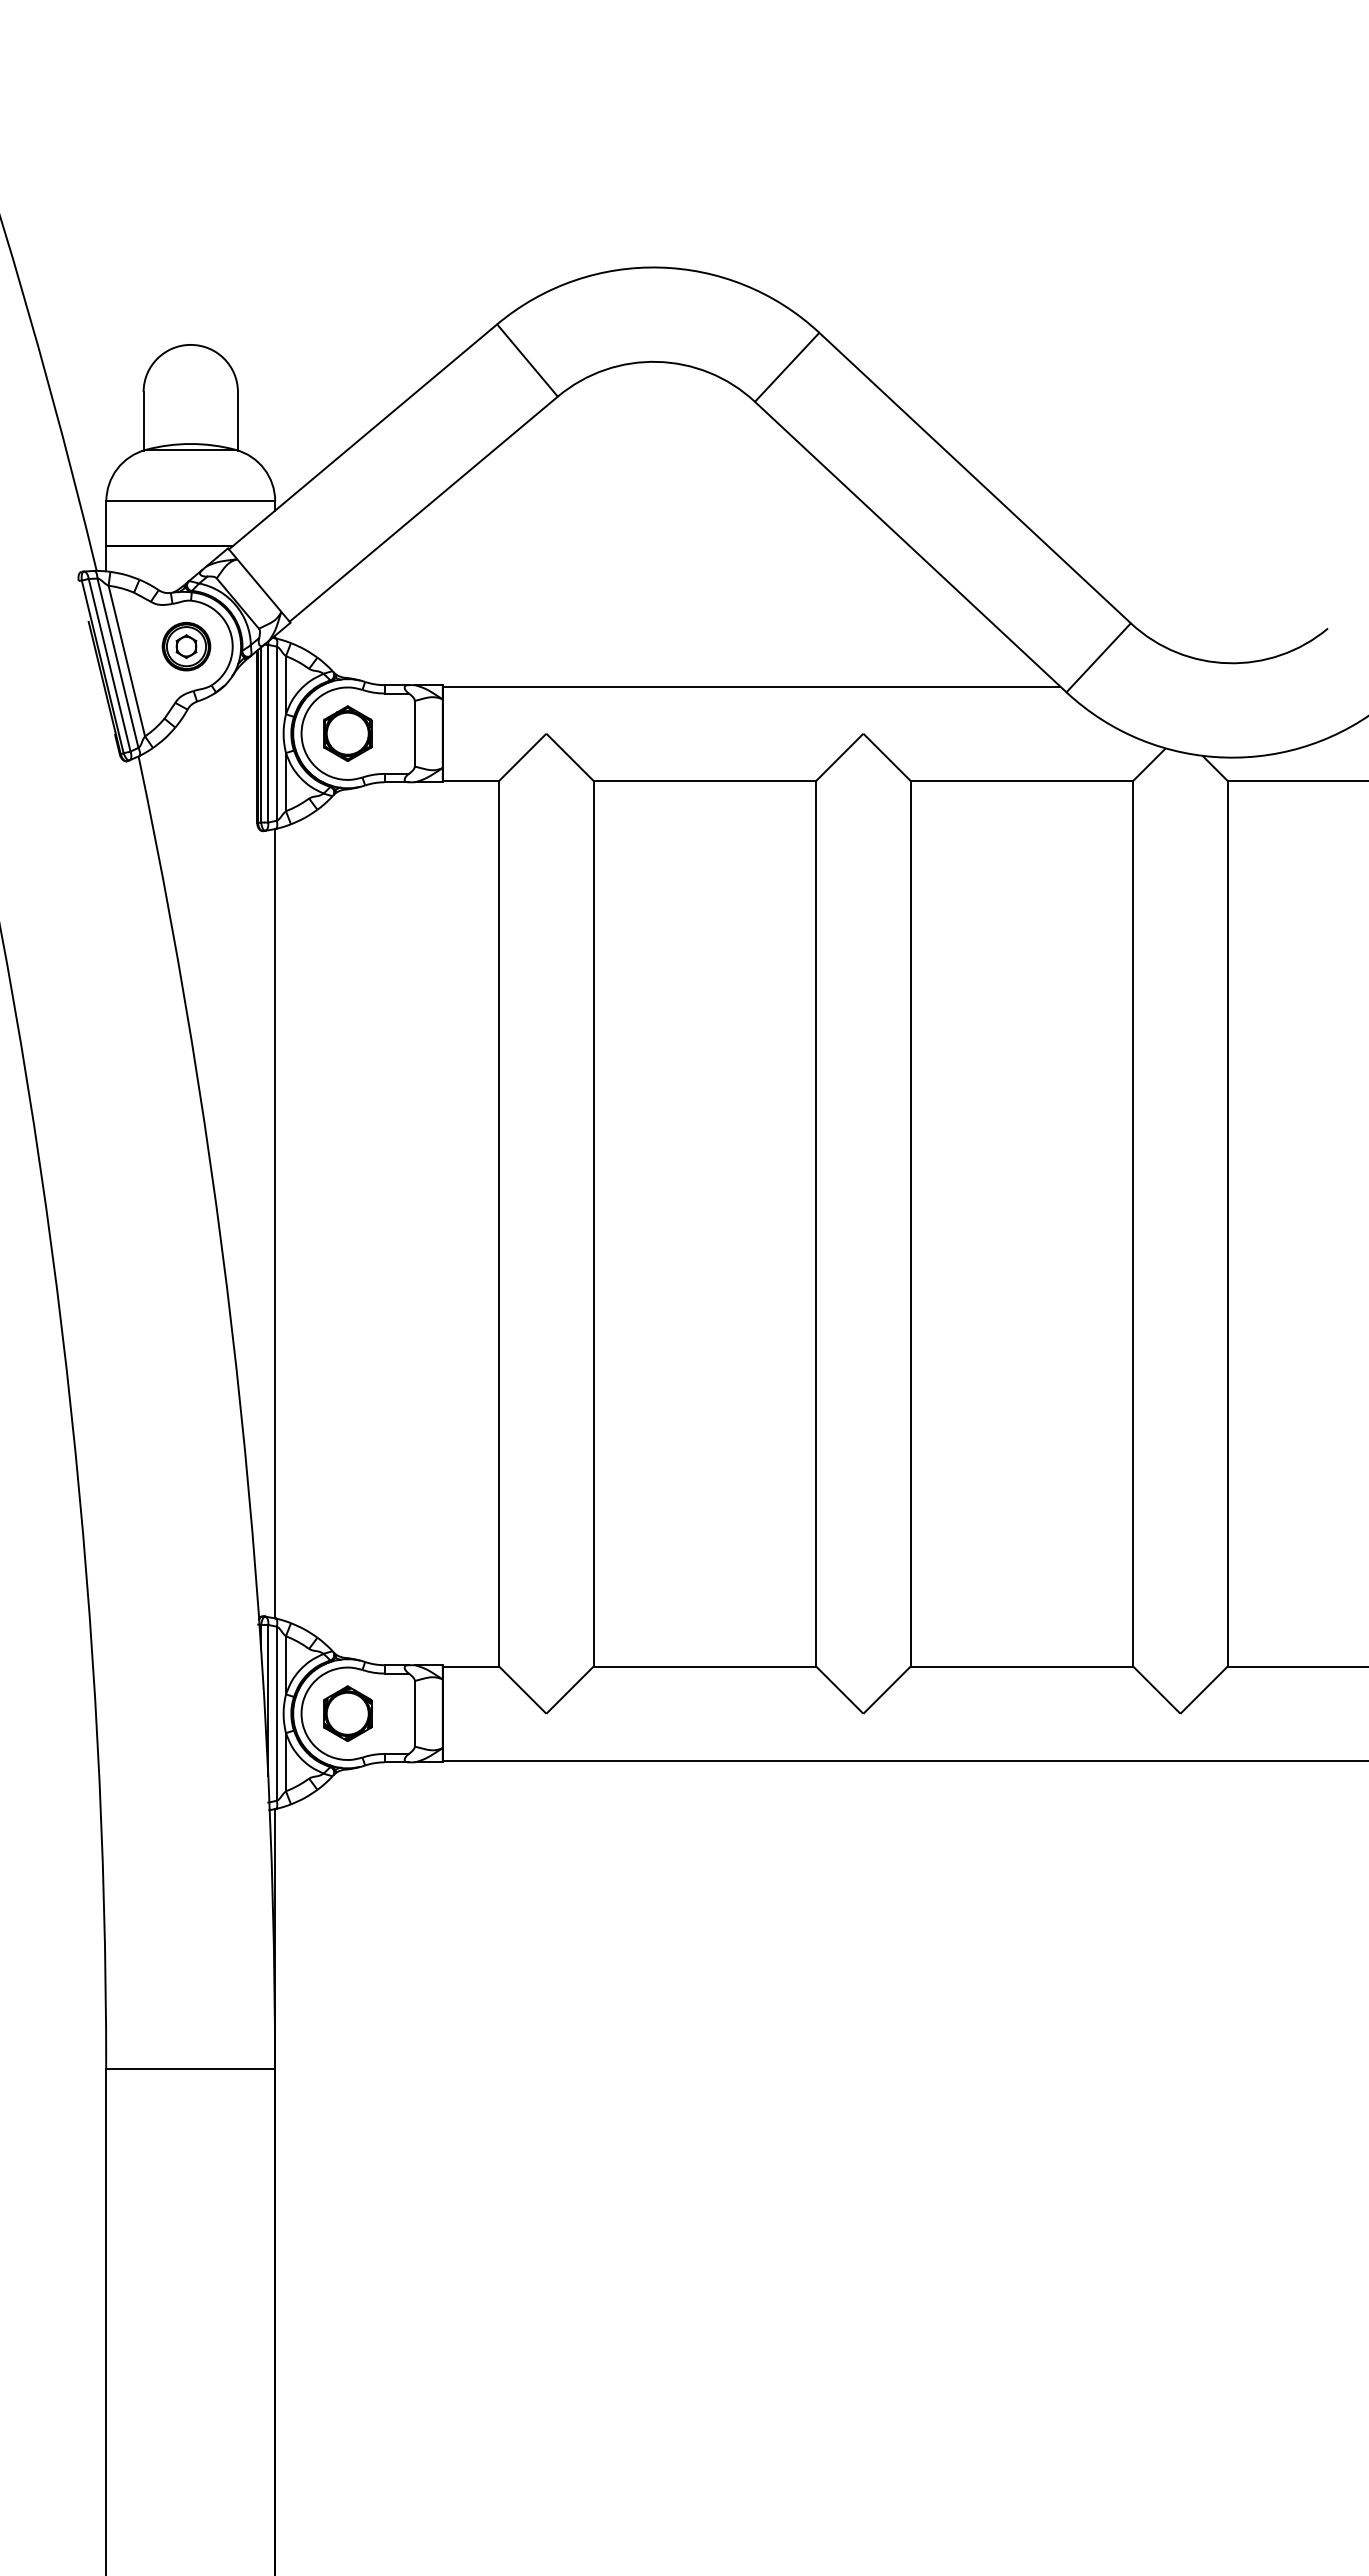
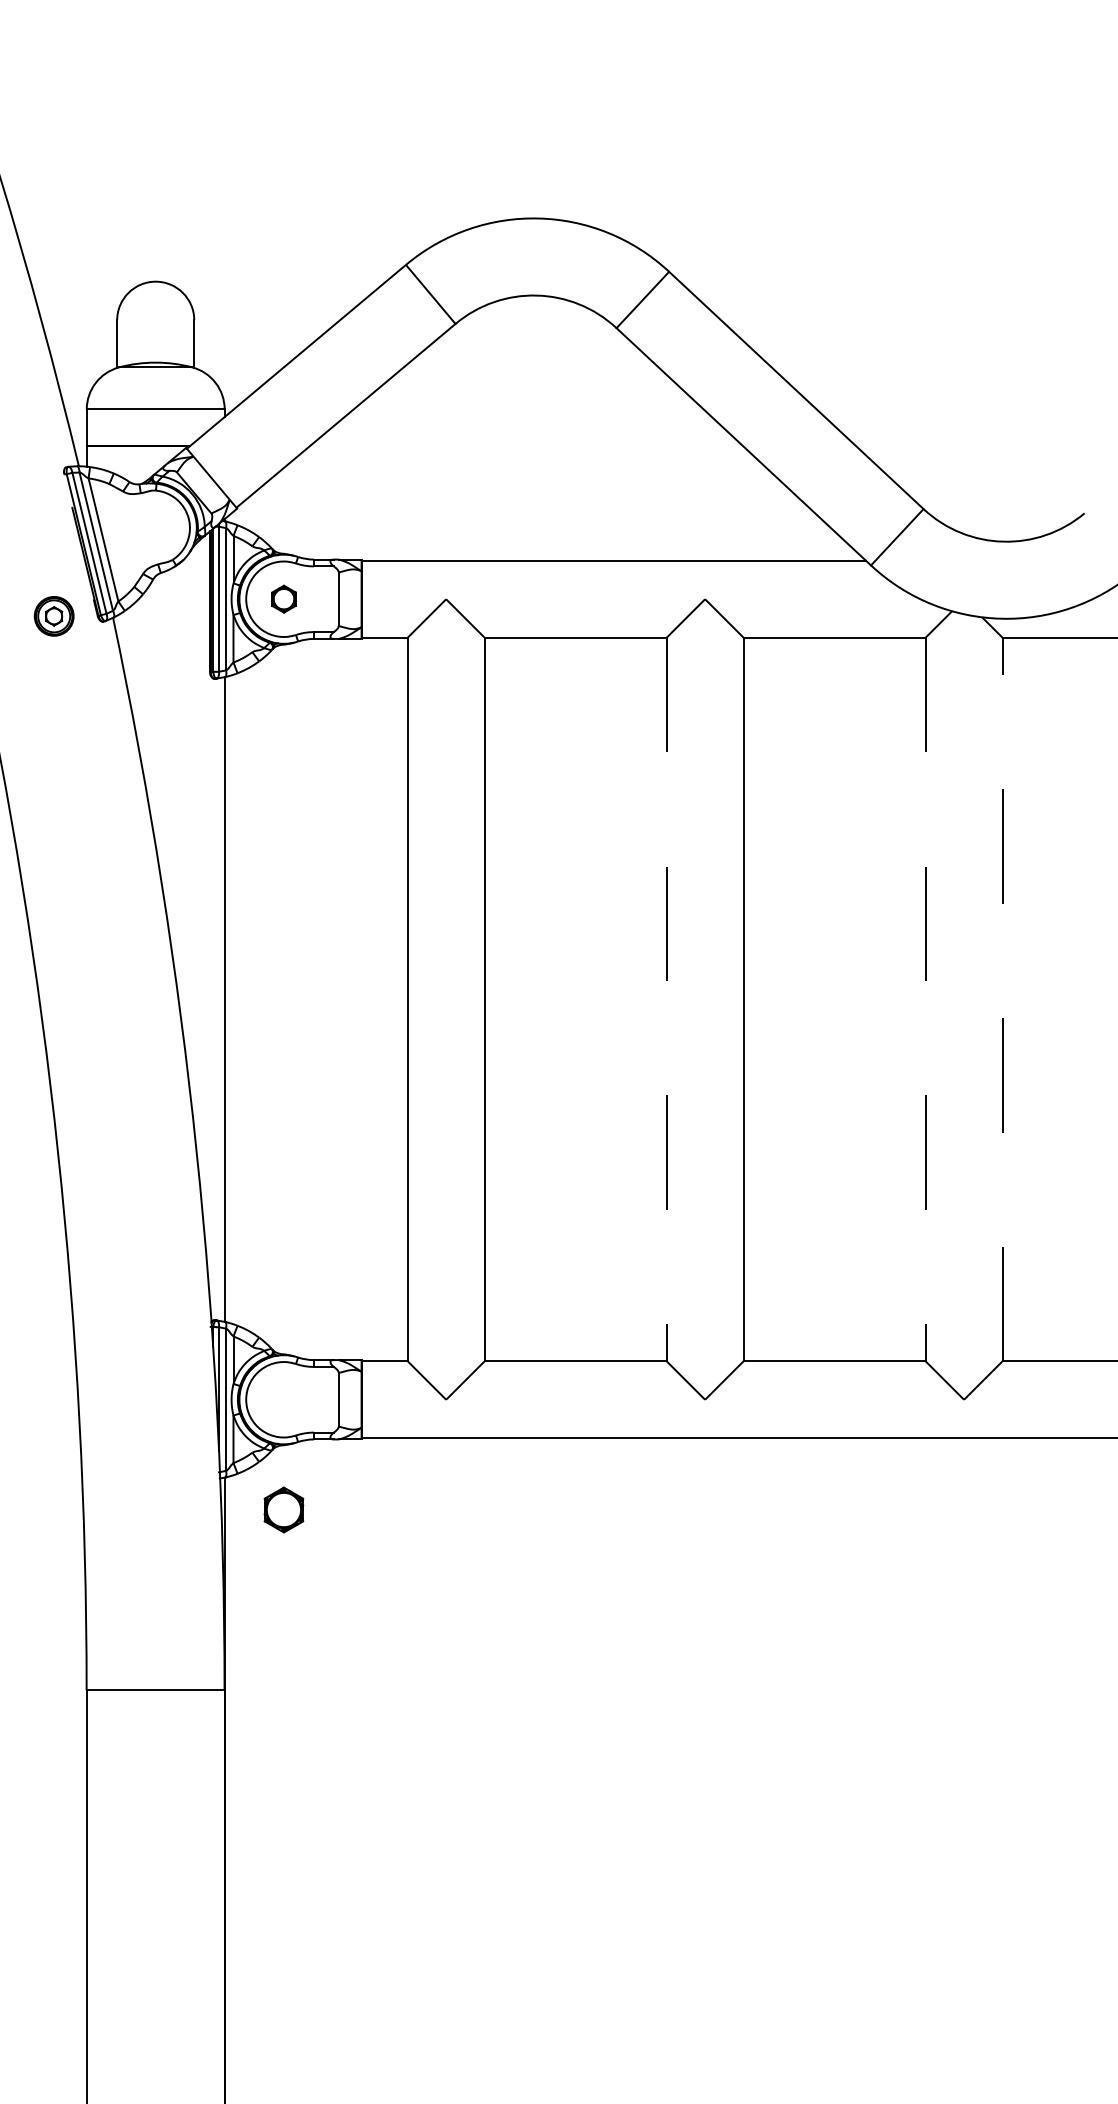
part: (186, 646) -> (54, 616), moved
part: (347, 733) -> (283, 599), size x0.6
line: (816, 1223) -> (666, 999), solid -> dashed
line: (1133, 1223) -> (925, 999), solid -> dashed
line: (1227, 1223) -> (1002, 999), solid -> dashed
part: (347, 1713) -> (283, 1509), moved

